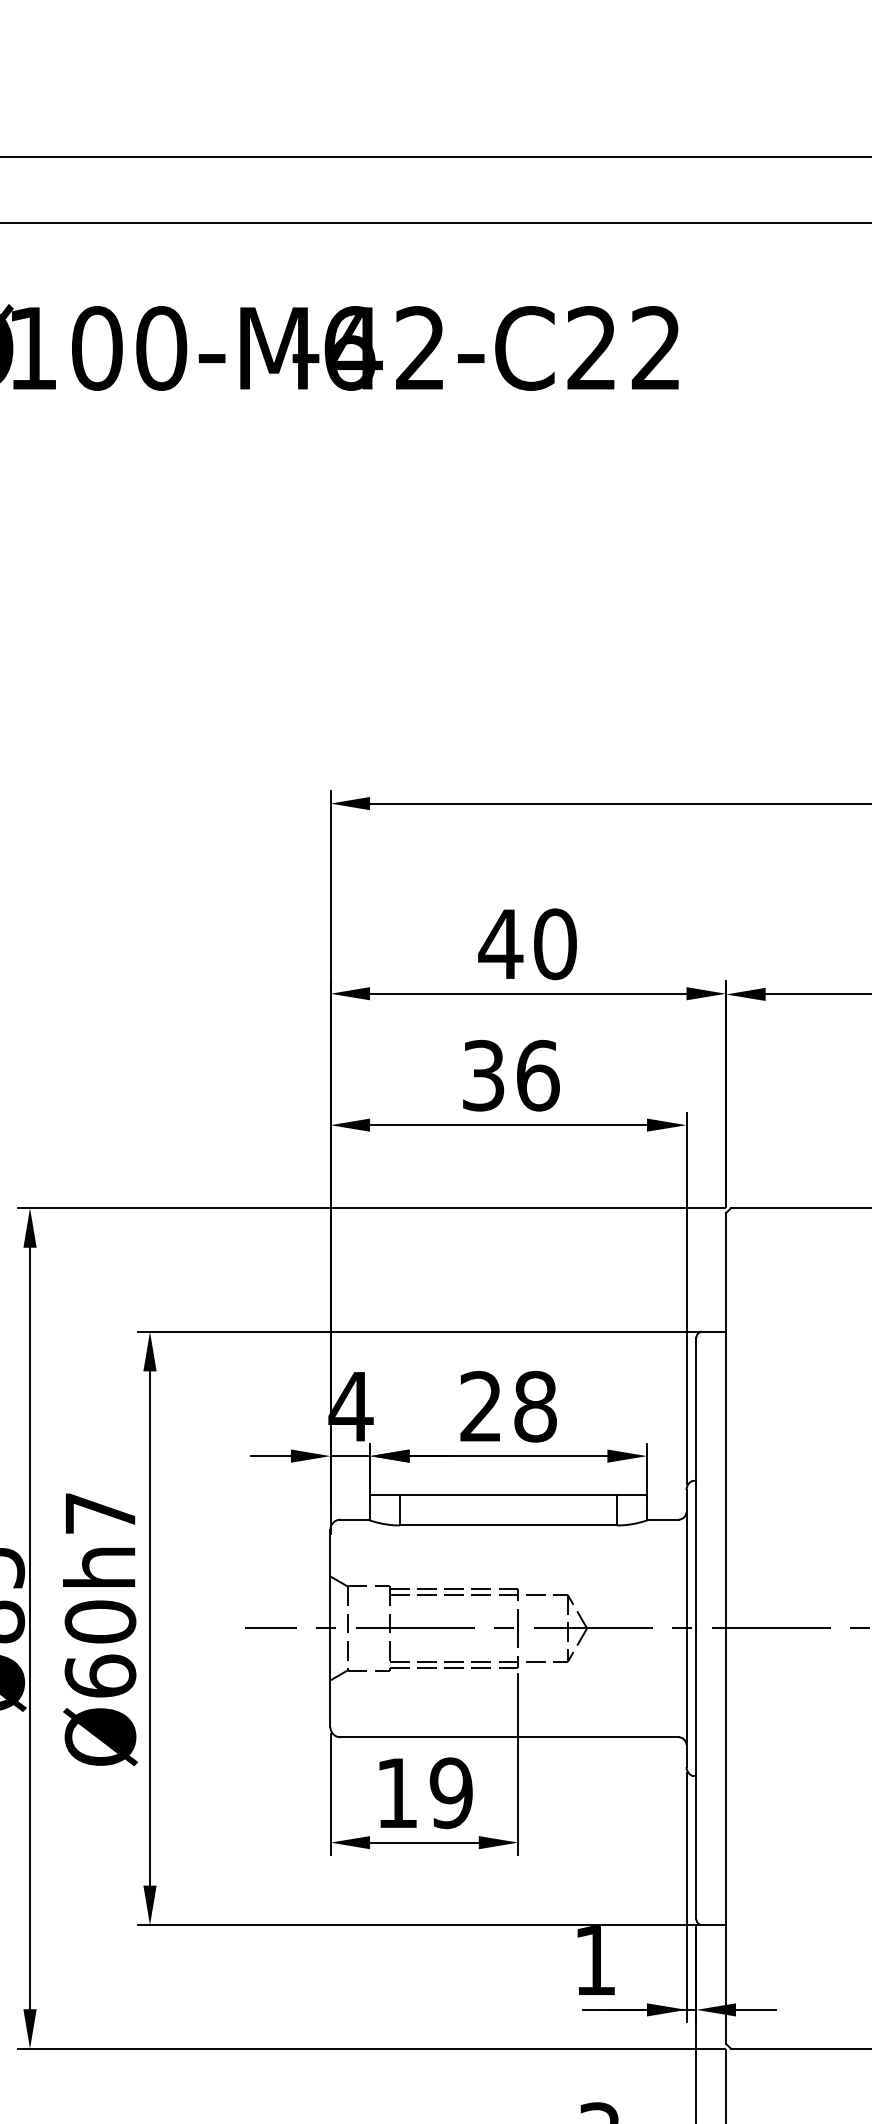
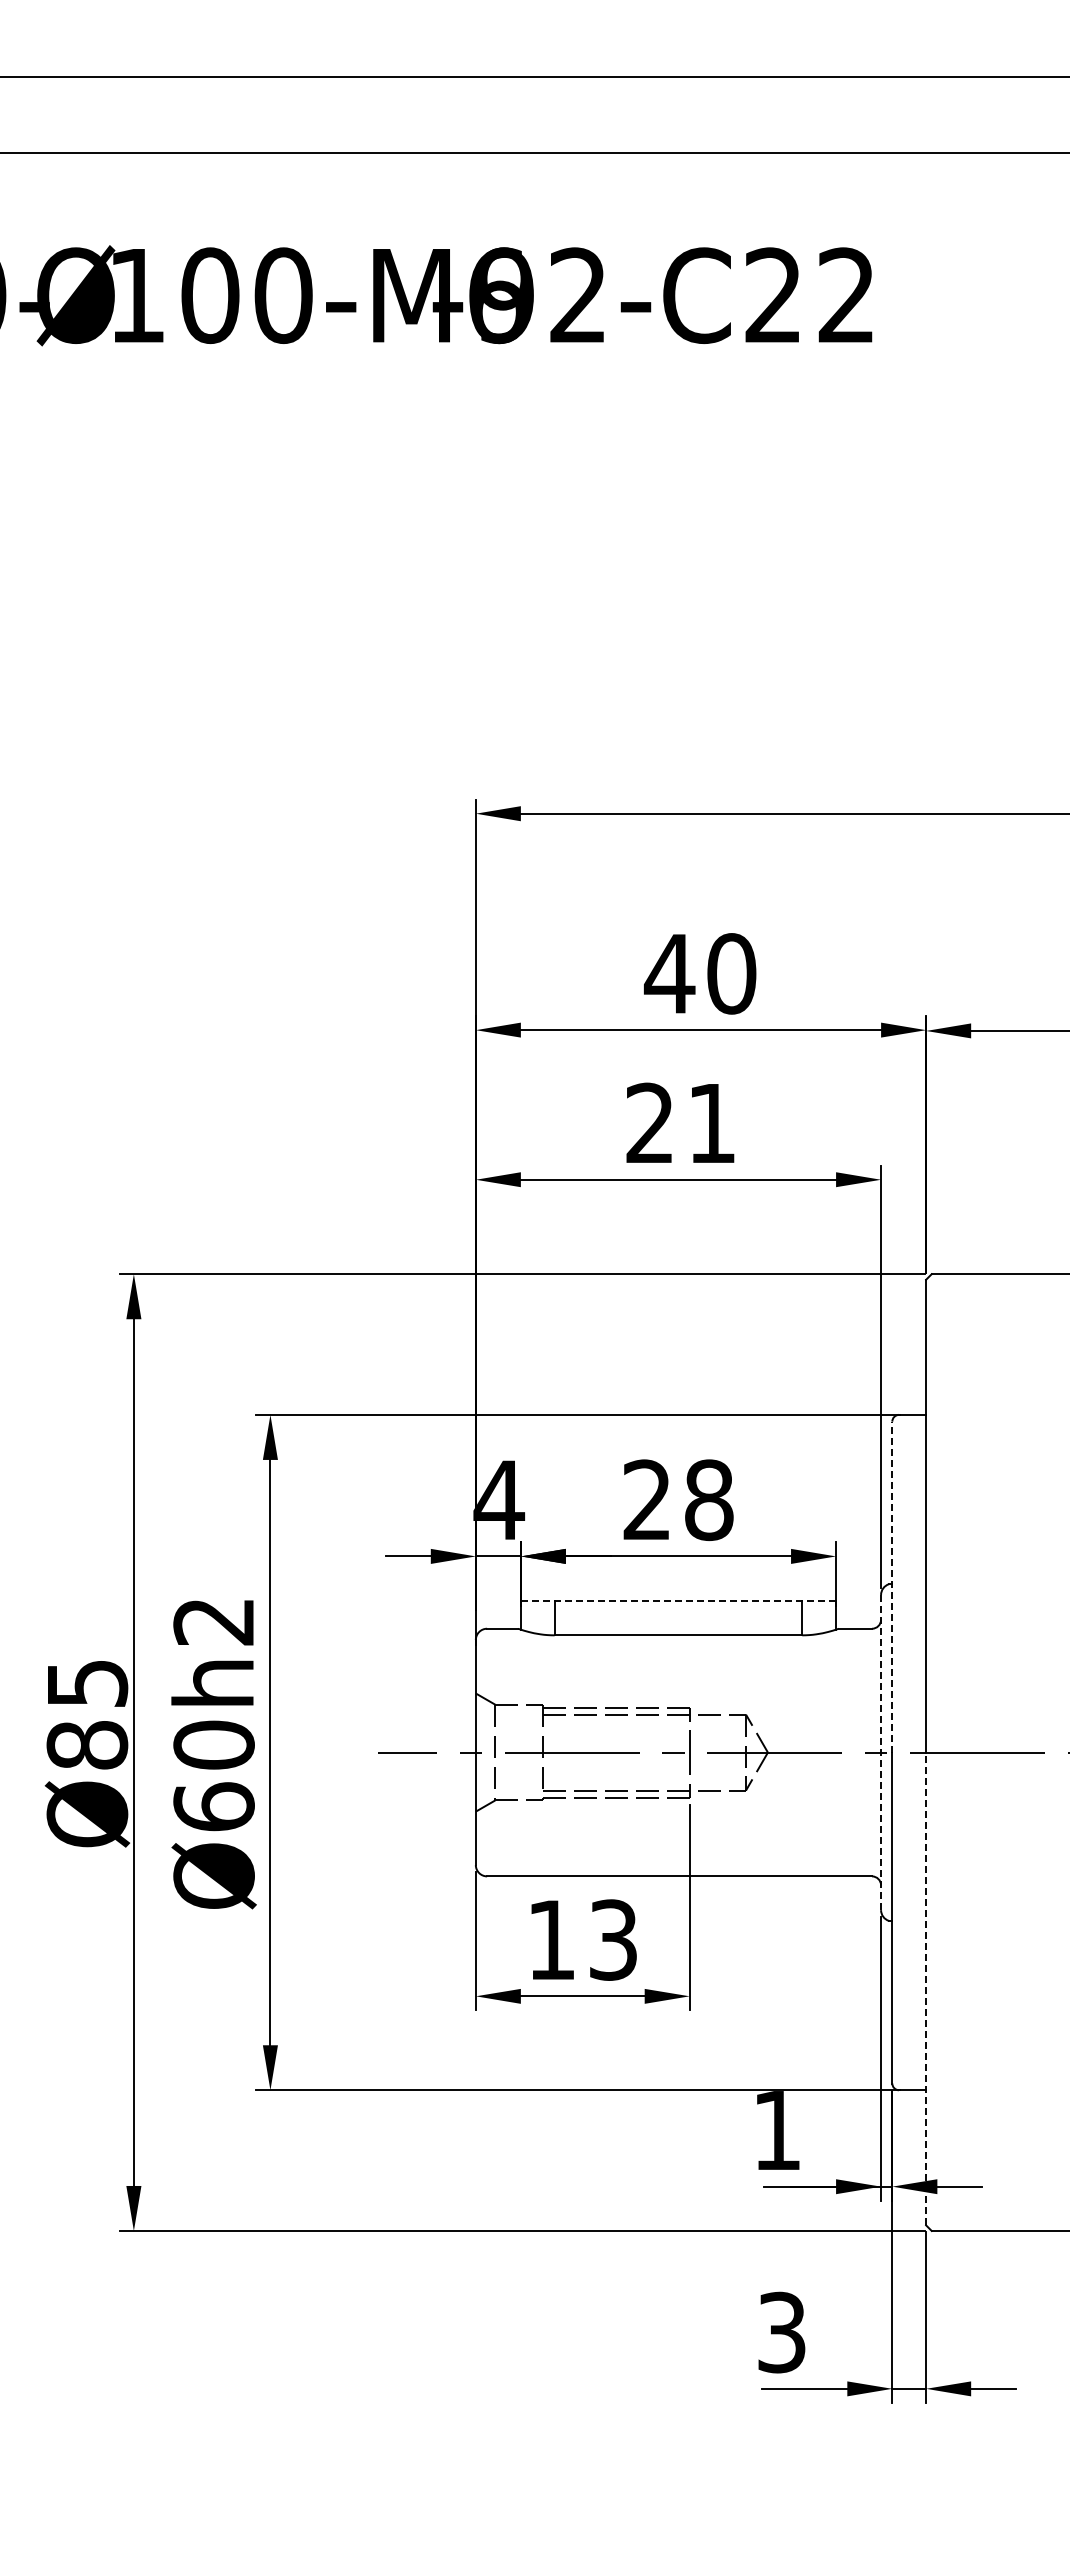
text: (358, 348) -> (507, 295), -42-C22 -> -92-C22
text: (511, 1075) -> (681, 1123), 36 -> 21
line: (696, 1482) -> (892, 1586), solid -> dashed
line: (508, 1494) -> (678, 1600), solid -> dashed
text: (99, 1514) -> (213, 1622), Ø60h7 -> Ø60h2
line: (686, 1628) -> (881, 1752), solid -> dashed
text: (451, 1792) -> (613, 1939), 19 -> 13
line: (726, 1835) -> (926, 1988), solid -> dashed

